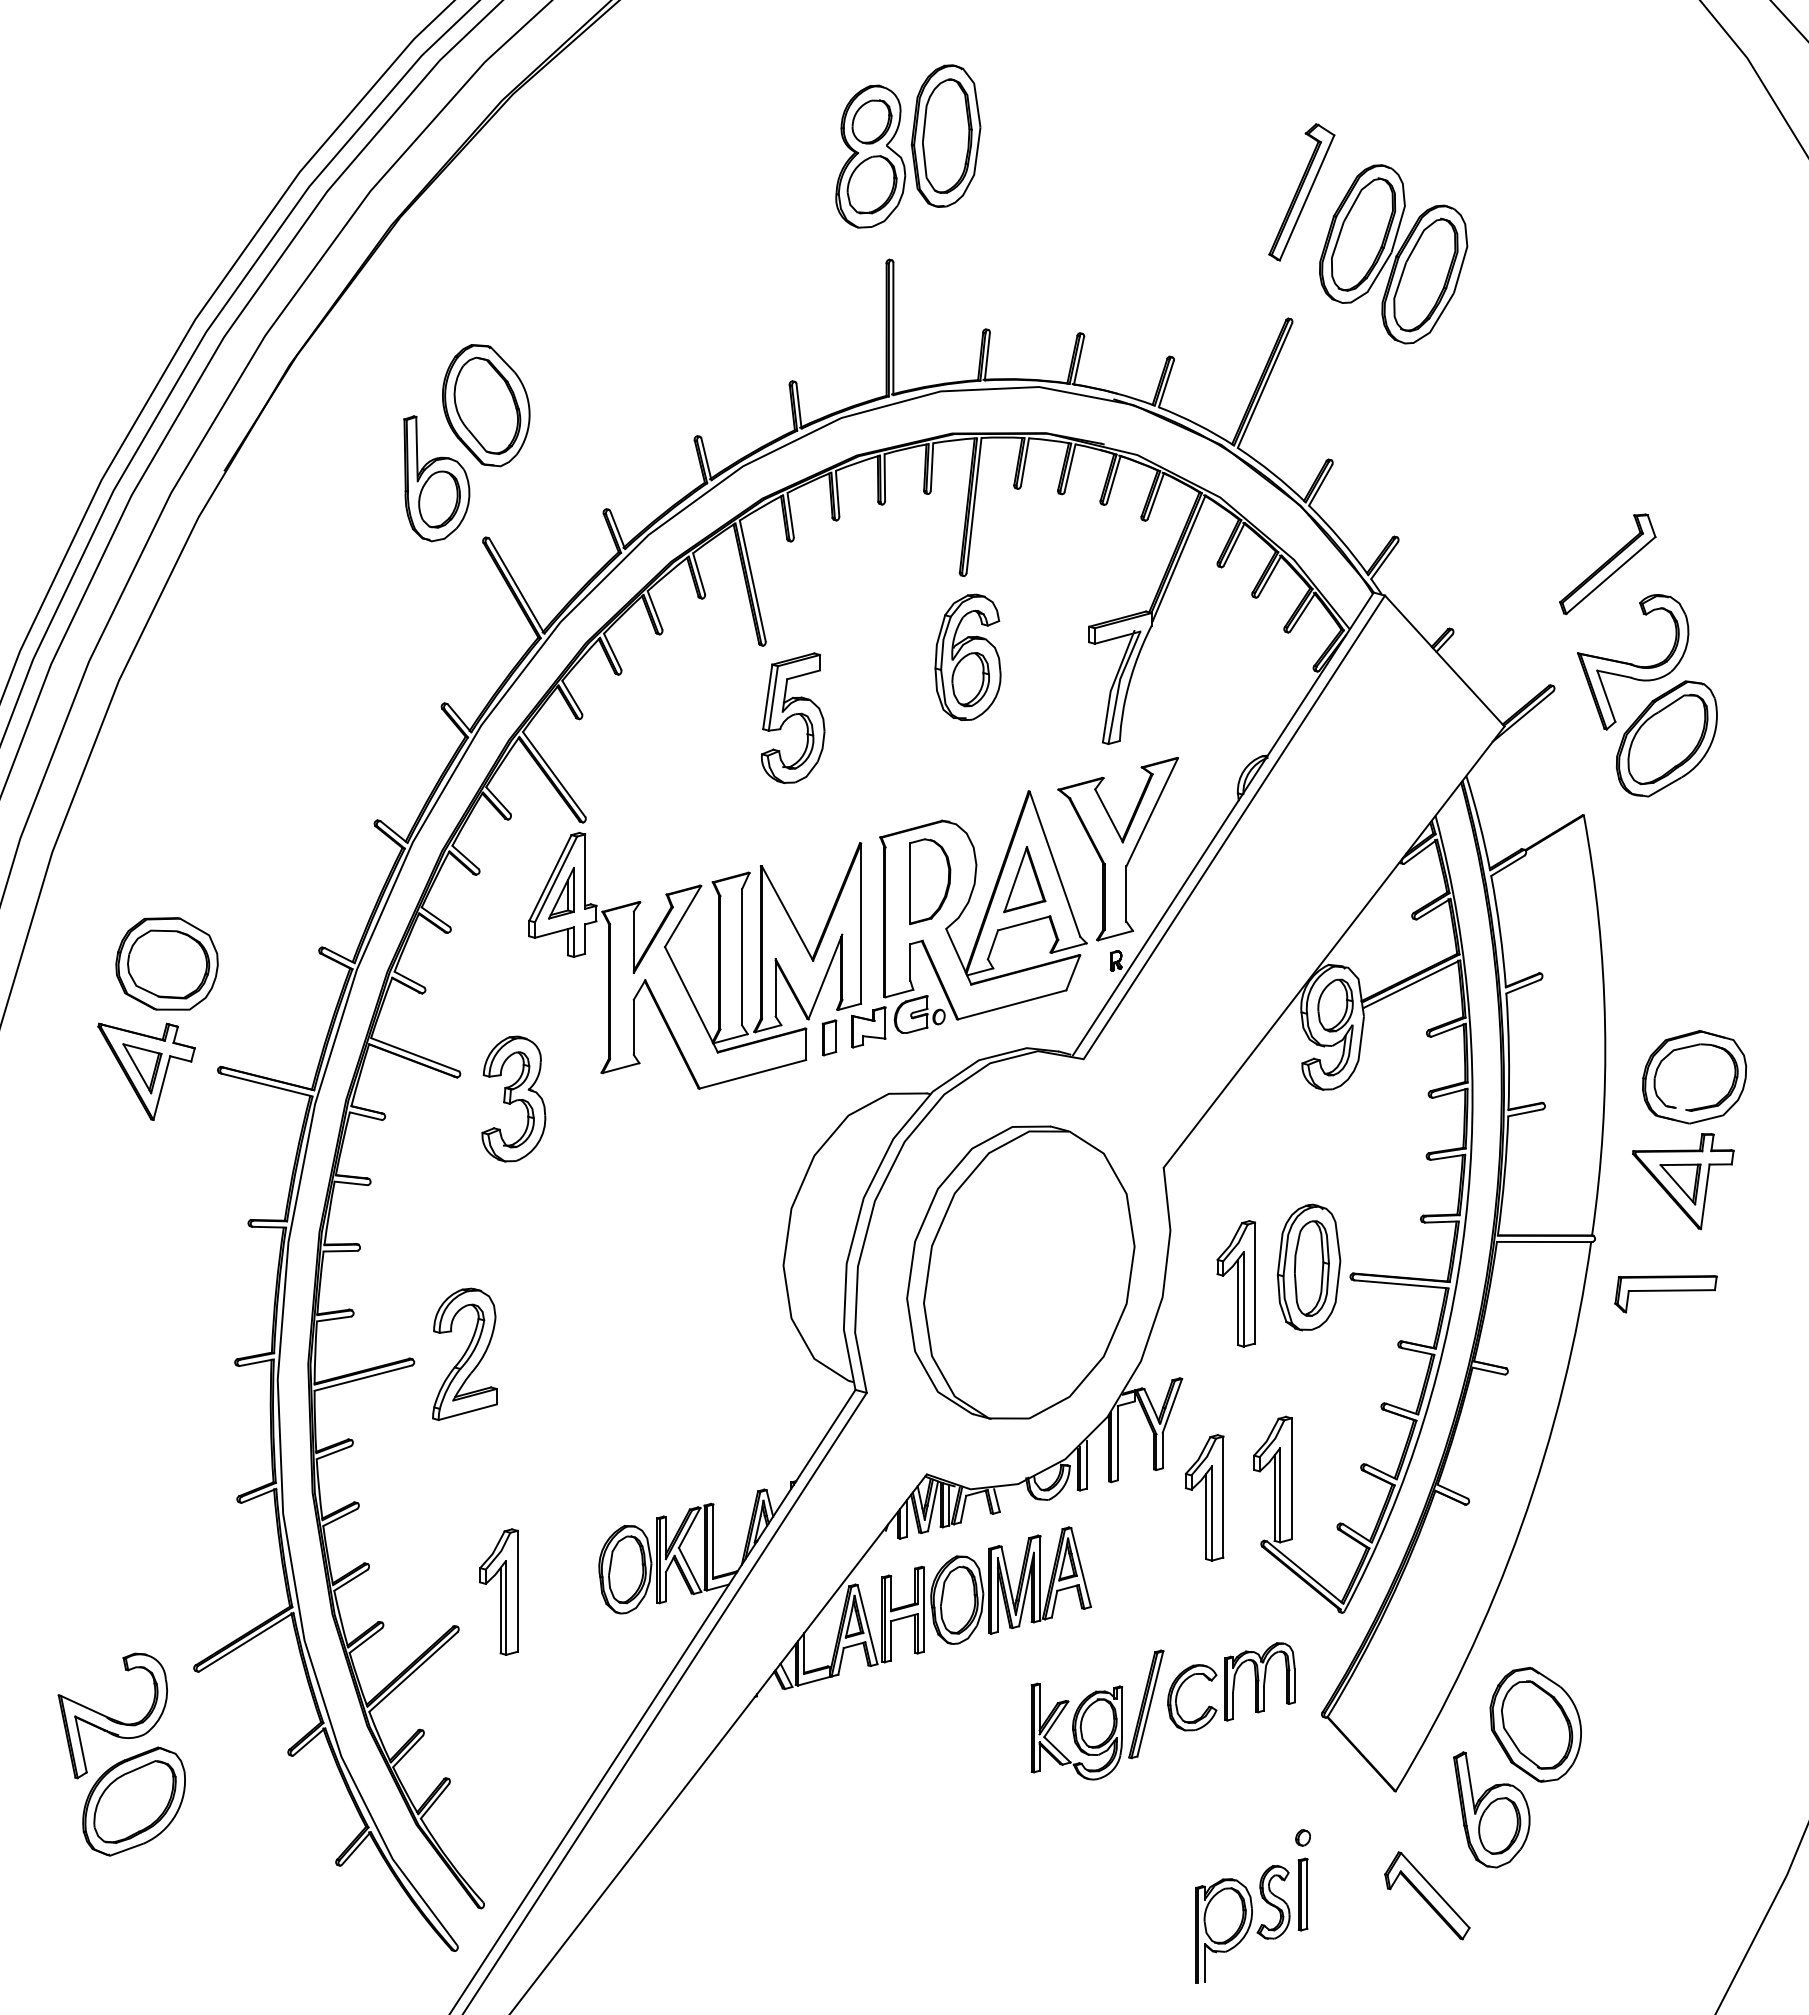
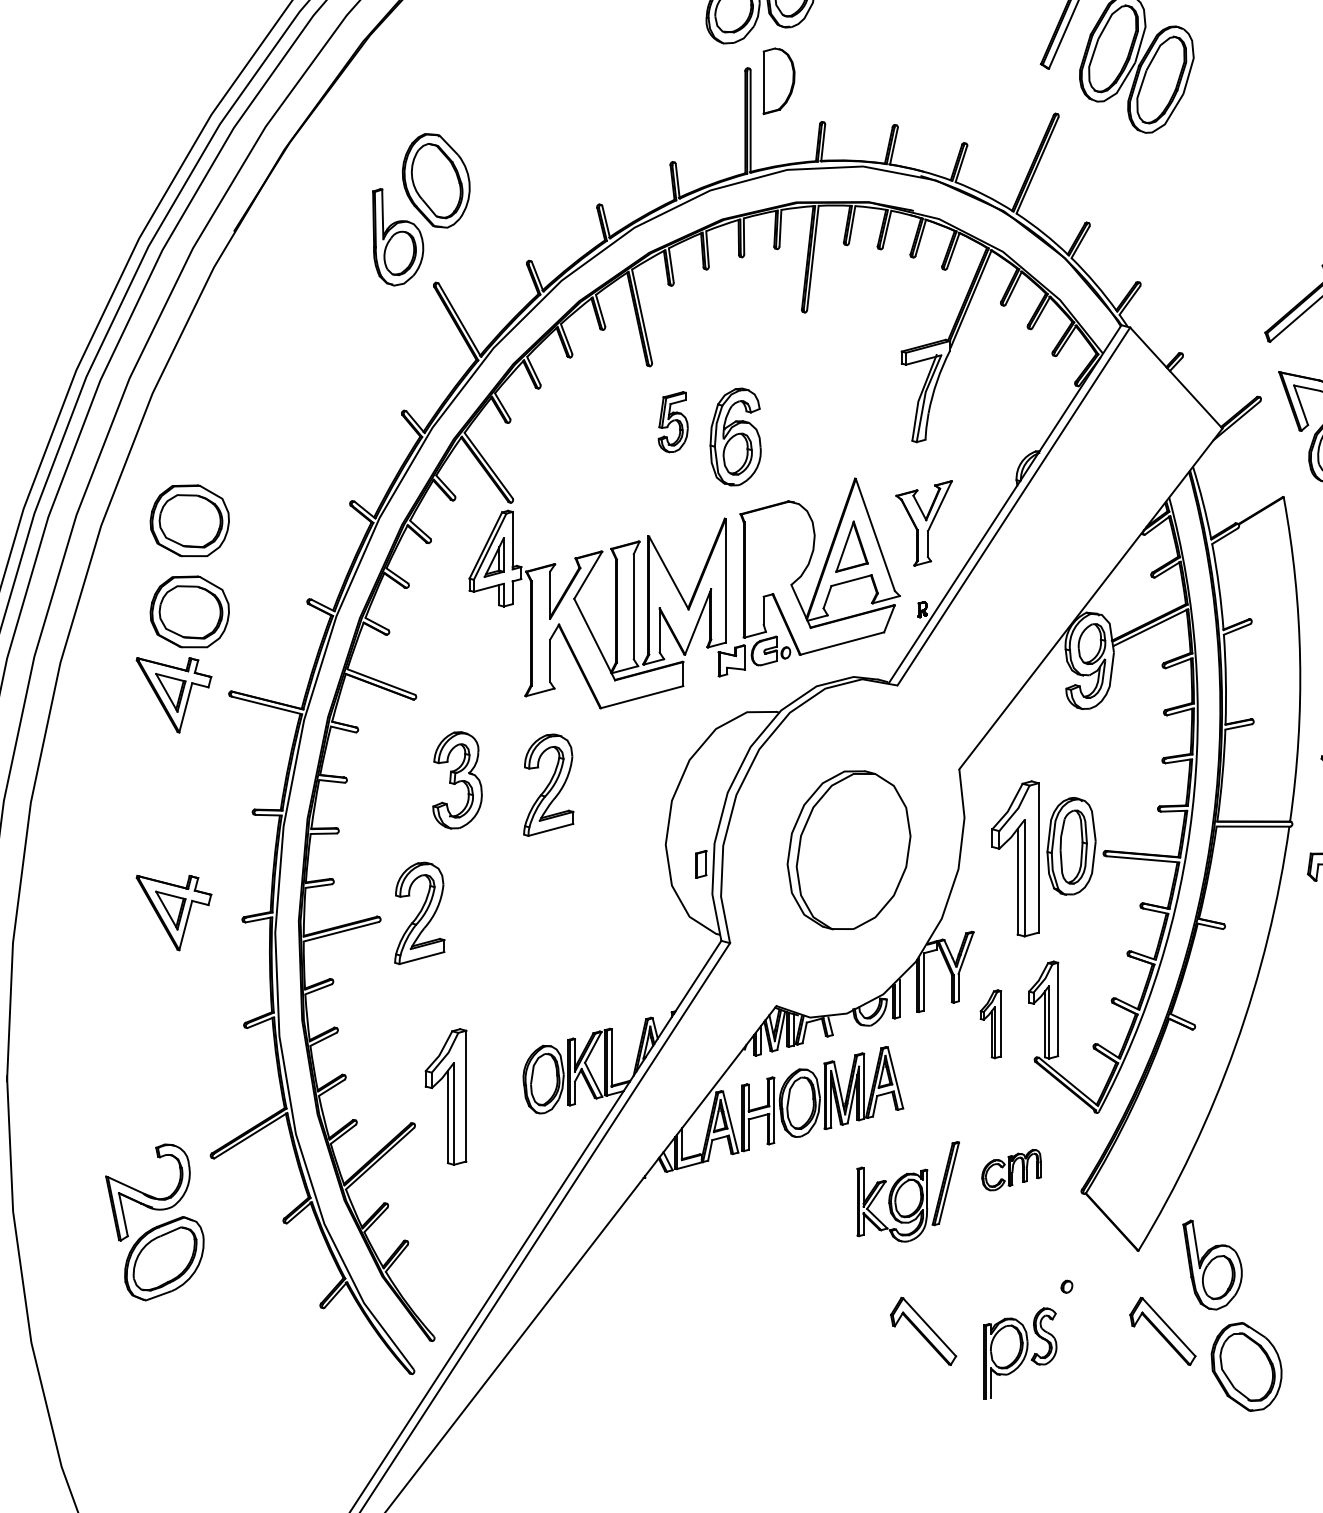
part: (967, 657) -> (735, 437), moved
part: (793, 717) -> (673, 421), size x0.6
part: (166, 845) -> (189, 520), added
part: (1117, 849) -> (923, 523), size x0.6
part: (930, 881) -> (779, 81), moved
part: (829, 1037) -> (701, 864), moved
part: (513, 1098) -> (457, 779), moved
part: (631, 1187) -> (548, 784), added
part: (1020, 1272) -> (848, 850), size x0.7
part: (1235, 1283) -> (1014, 858), size x1.6
part: (146, 1353) -> (173, 912), added
part: (1204, 1497) -> (990, 1023), size x0.7
part: (498, 1591) -> (445, 1096), size x1.4
part: (1231, 1686) -> (1011, 1169), size x0.6
part: (1535, 1724) -> (1246, 1366), moved
part: (1302, 1894) -> (1066, 1330), removed
part: (1117, 1895) -> (923, 1331), added

